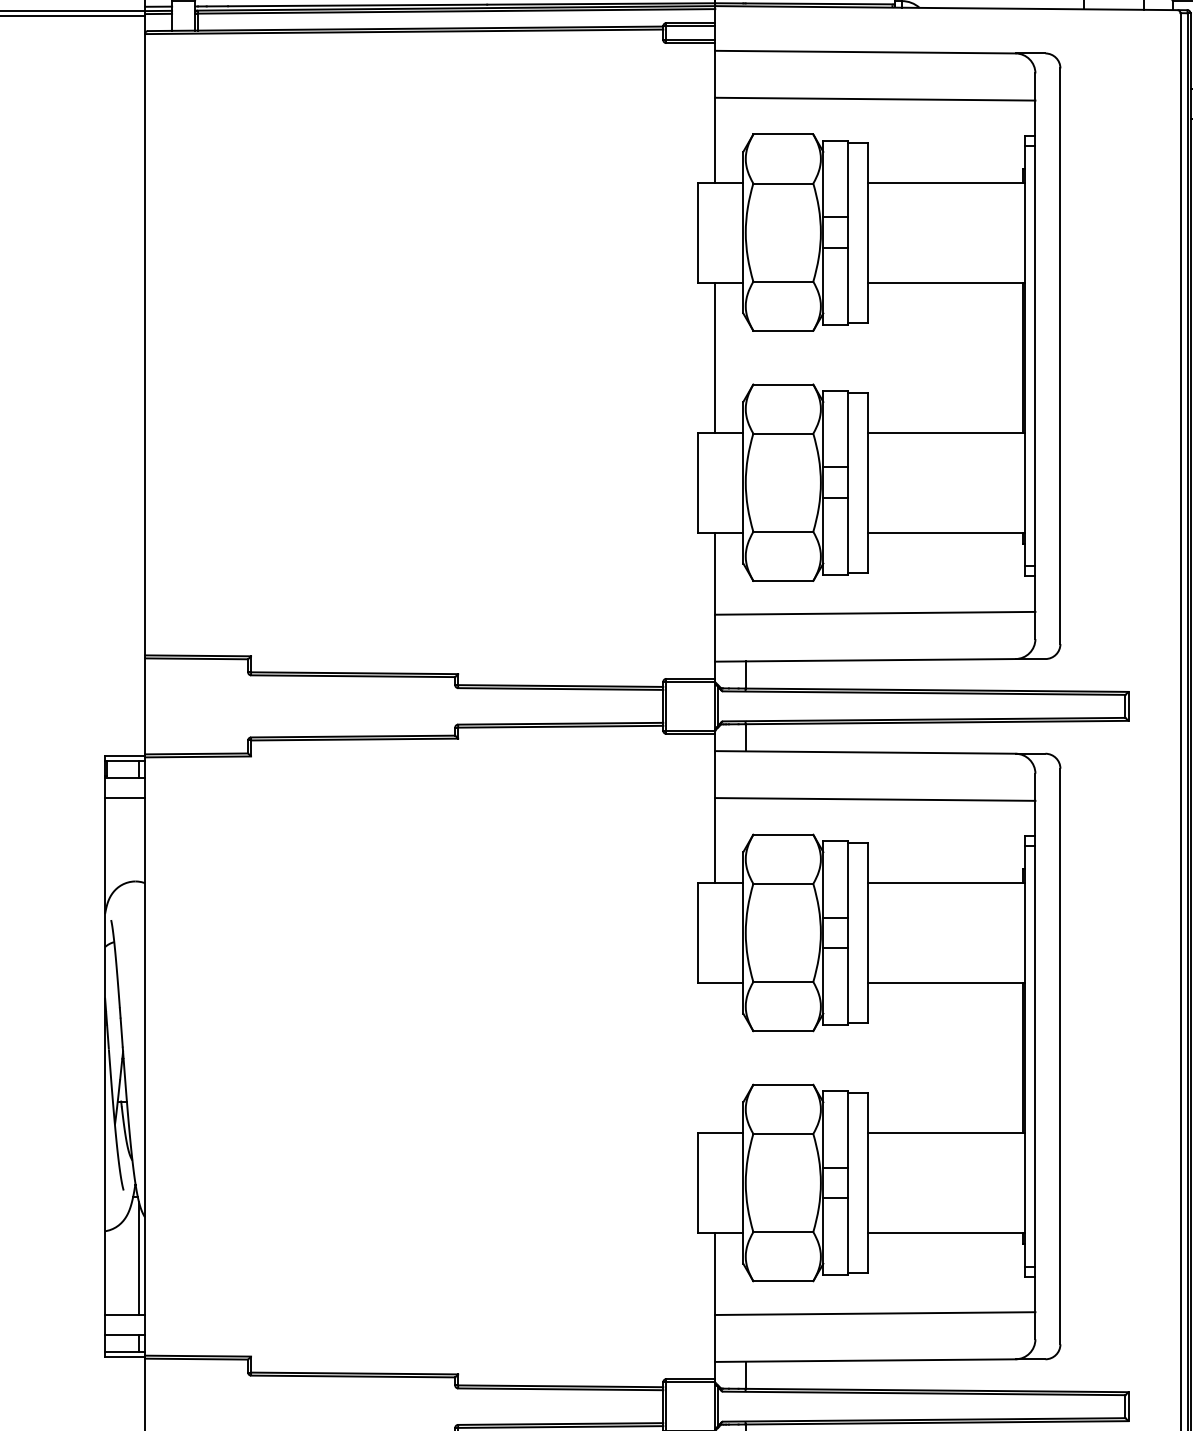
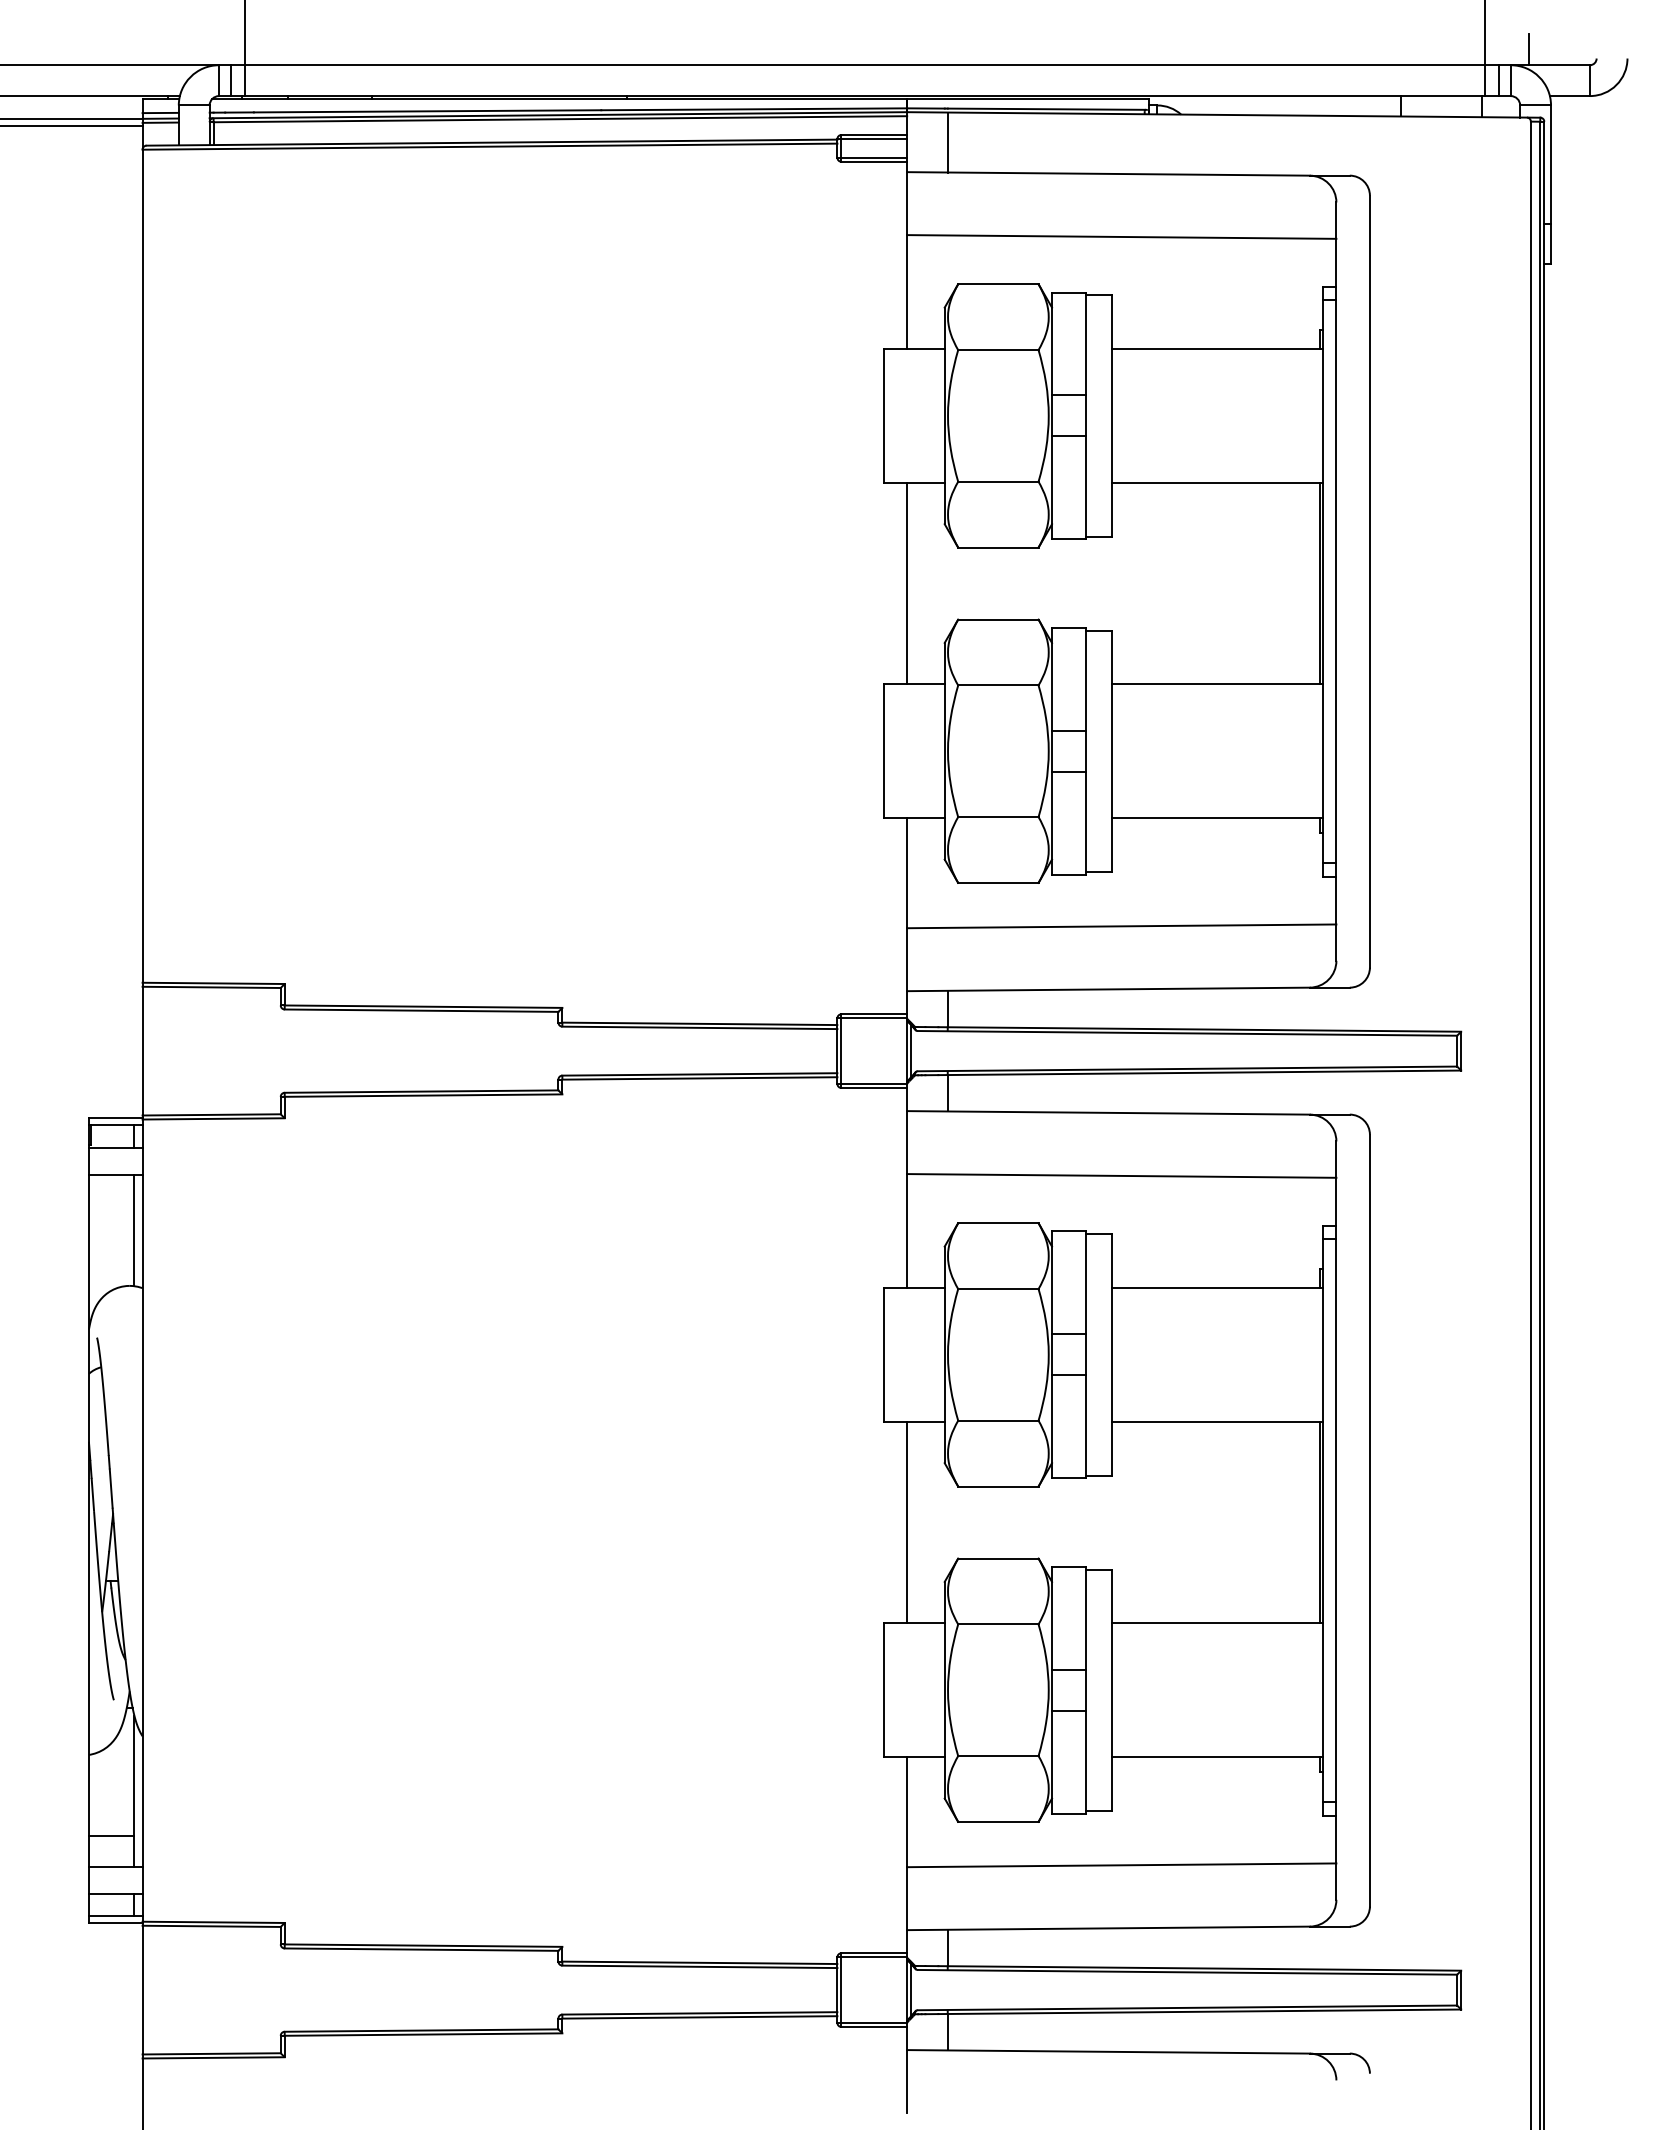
line: (745, 28) -> (947, 142), added
line: (139, 840) -> (134, 1230), added
line: (715, 1057) -> (907, 1522), added
line: (121, 1291) -> (111, 1835), added

